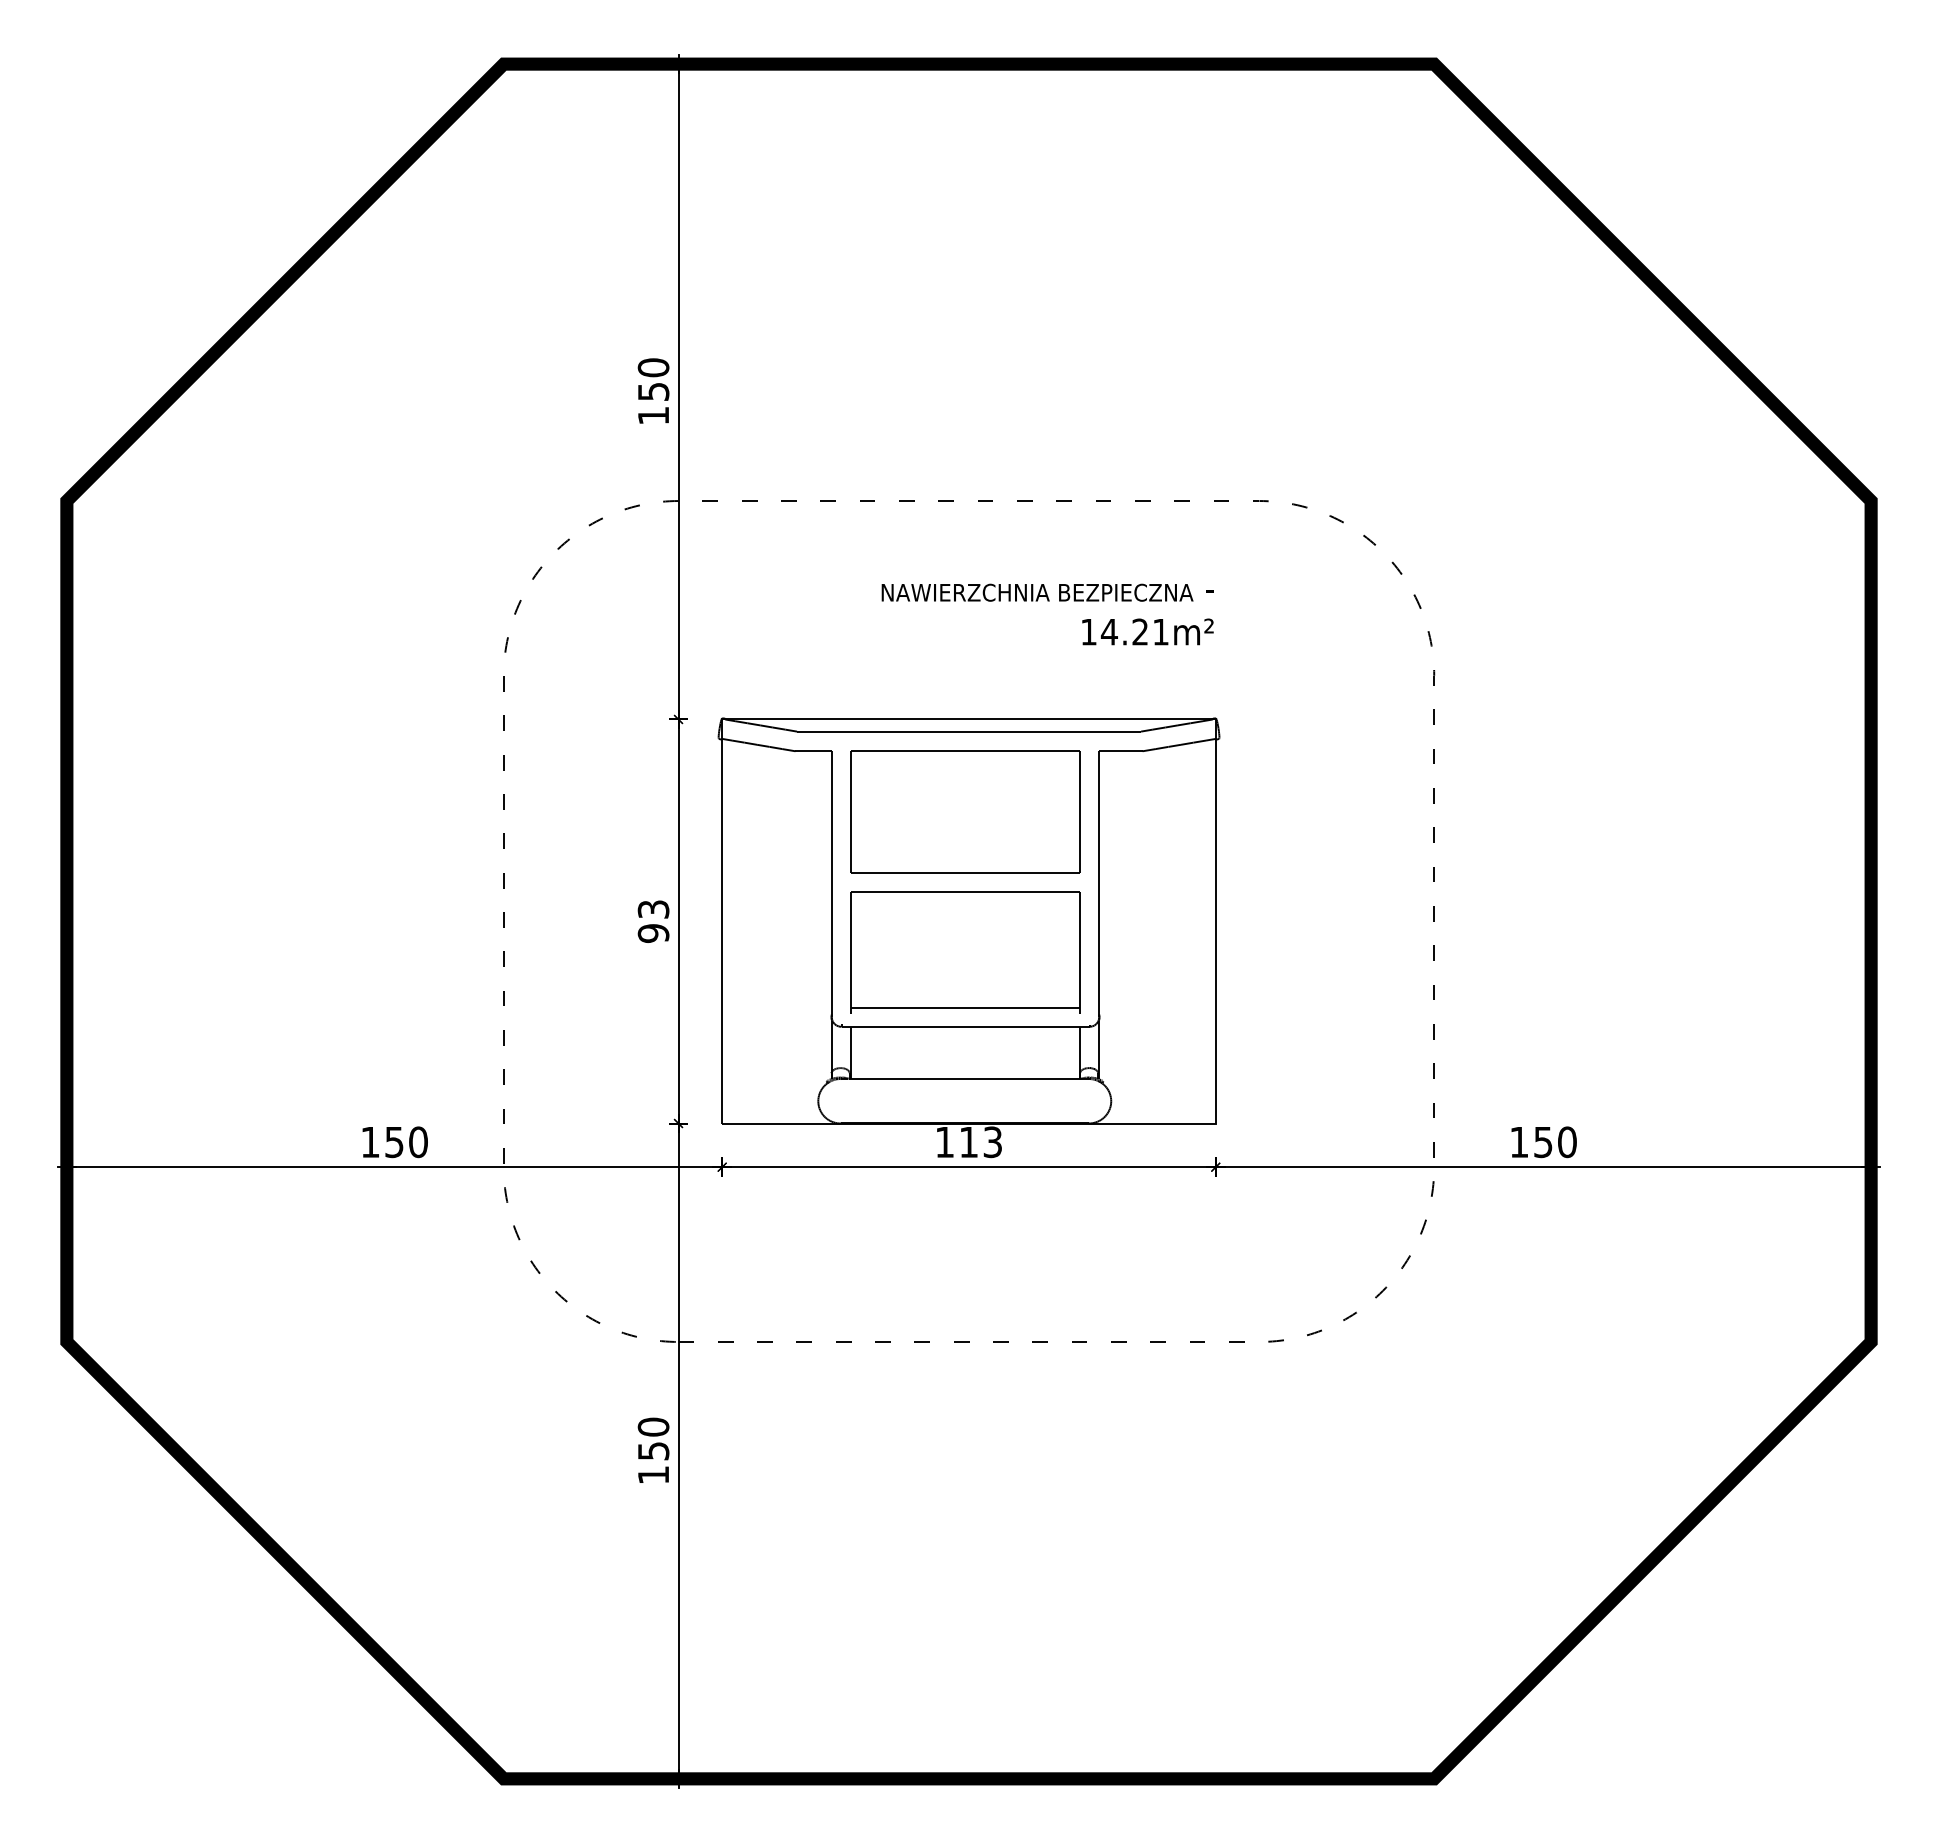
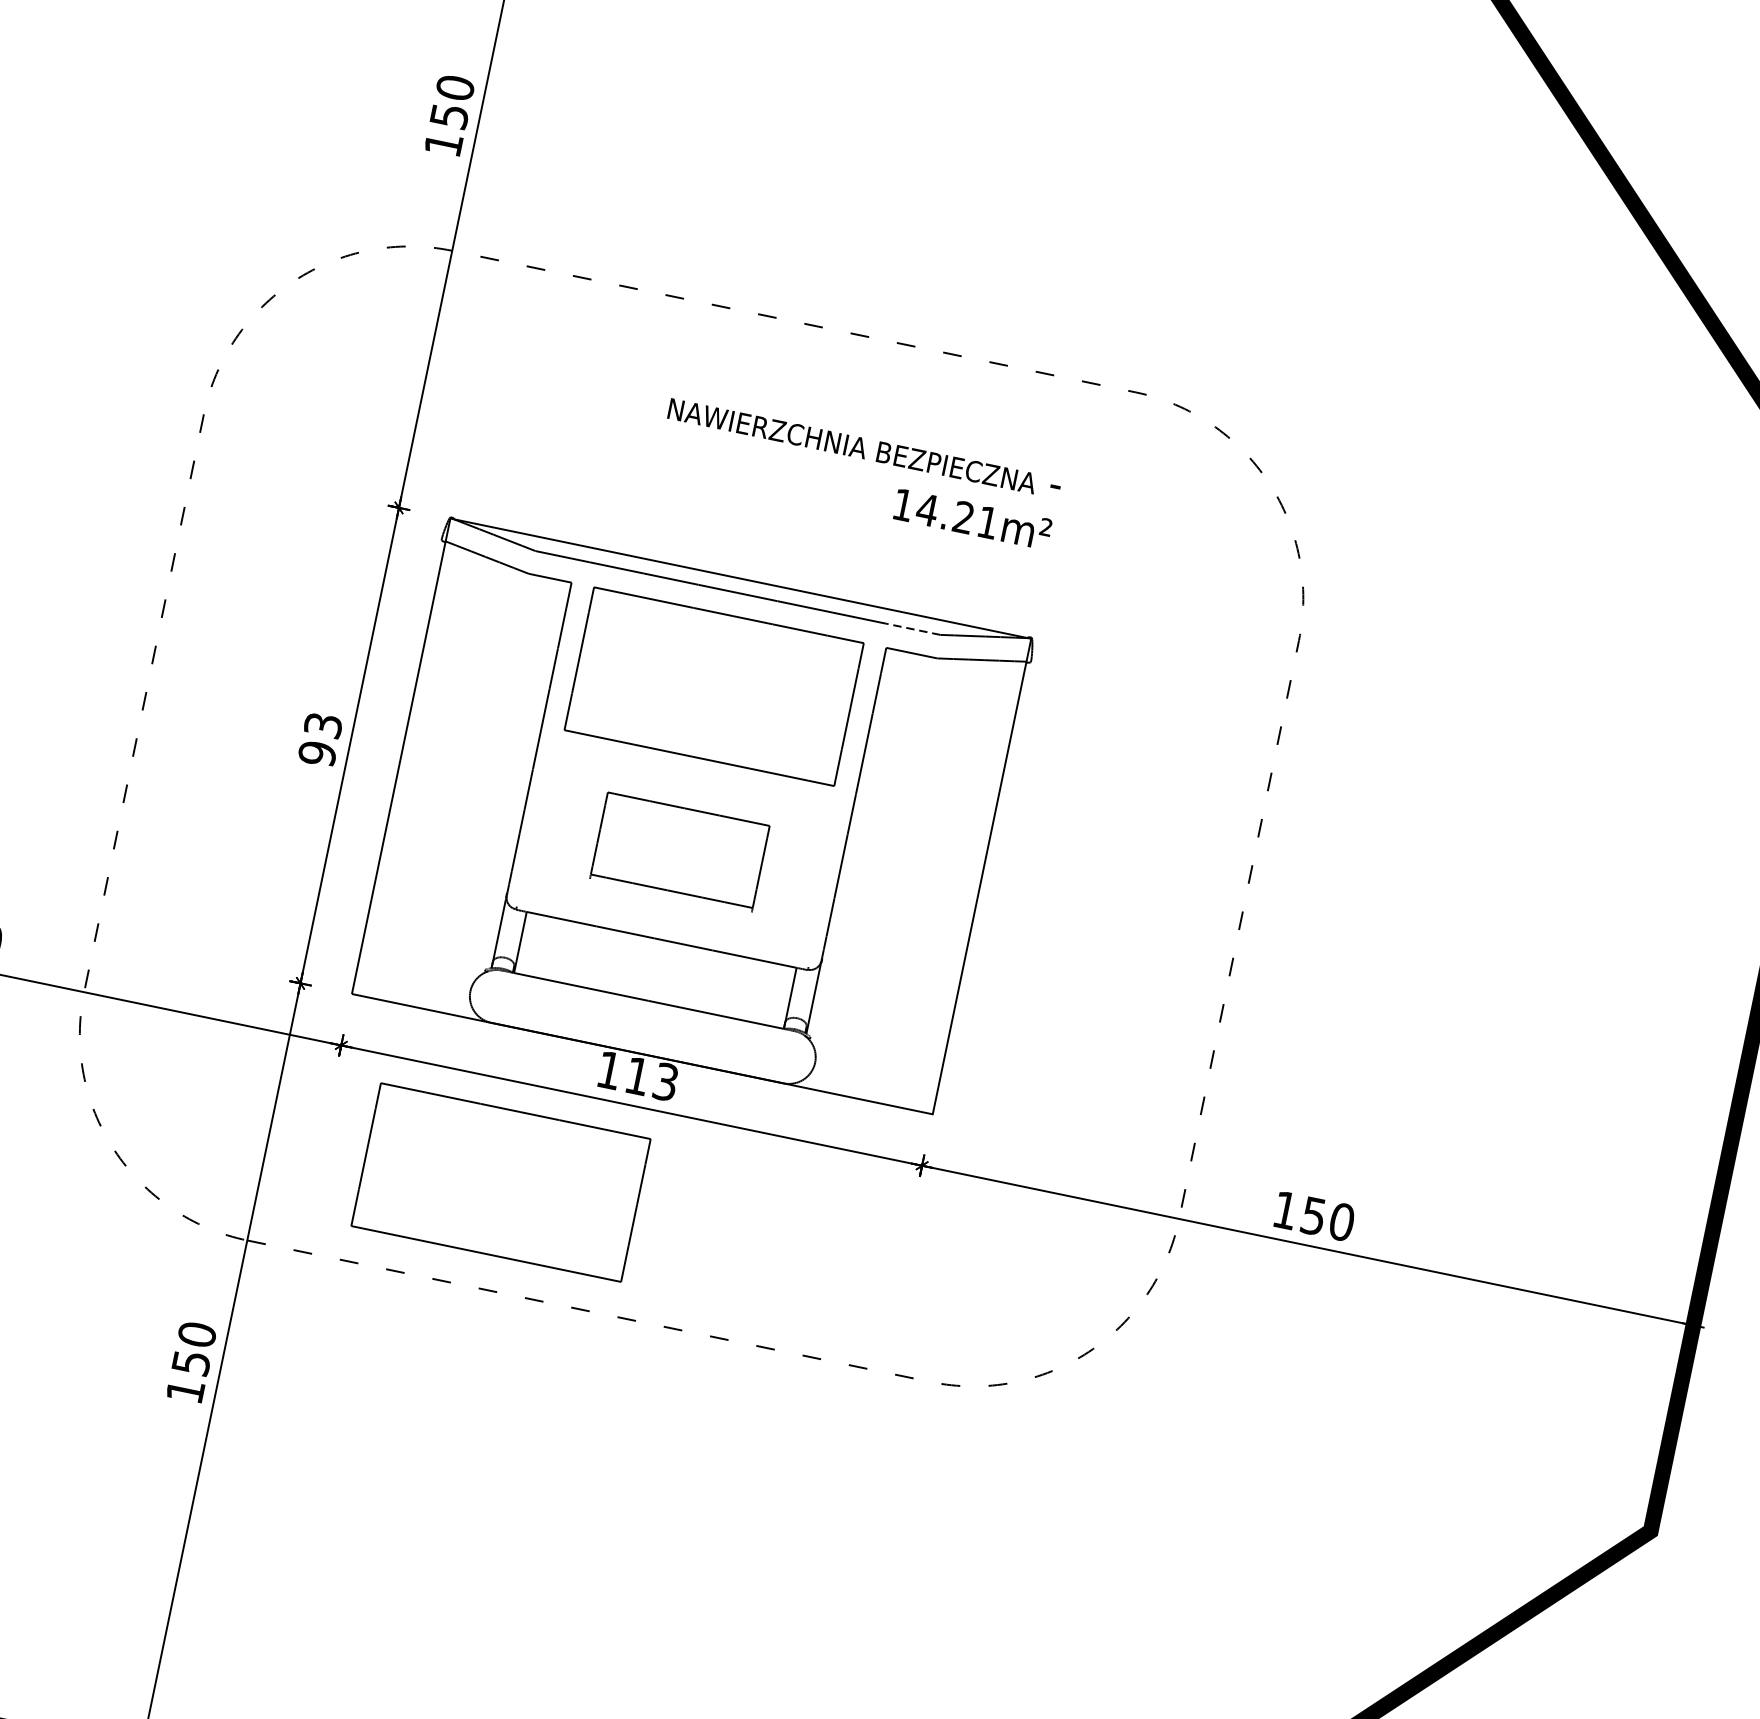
line: (1118, 731) -> (913, 629), solid -> dashed
part: (965, 952) -> (679, 852), size x0.6
part: (875, 1251) -> (501, 1182), added

